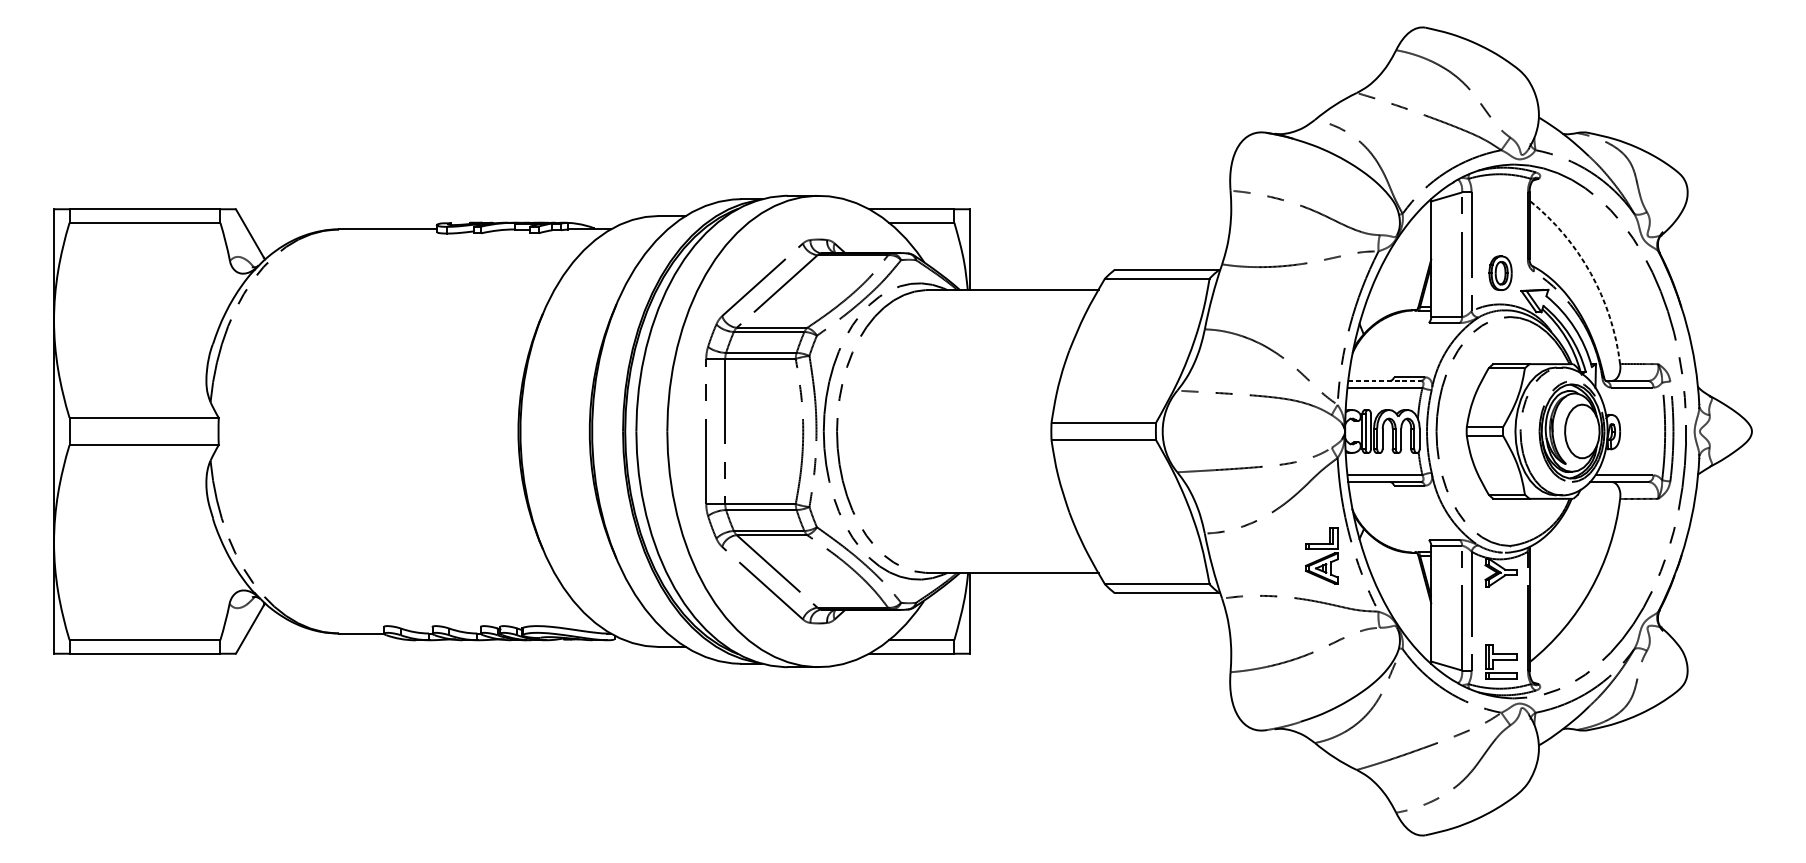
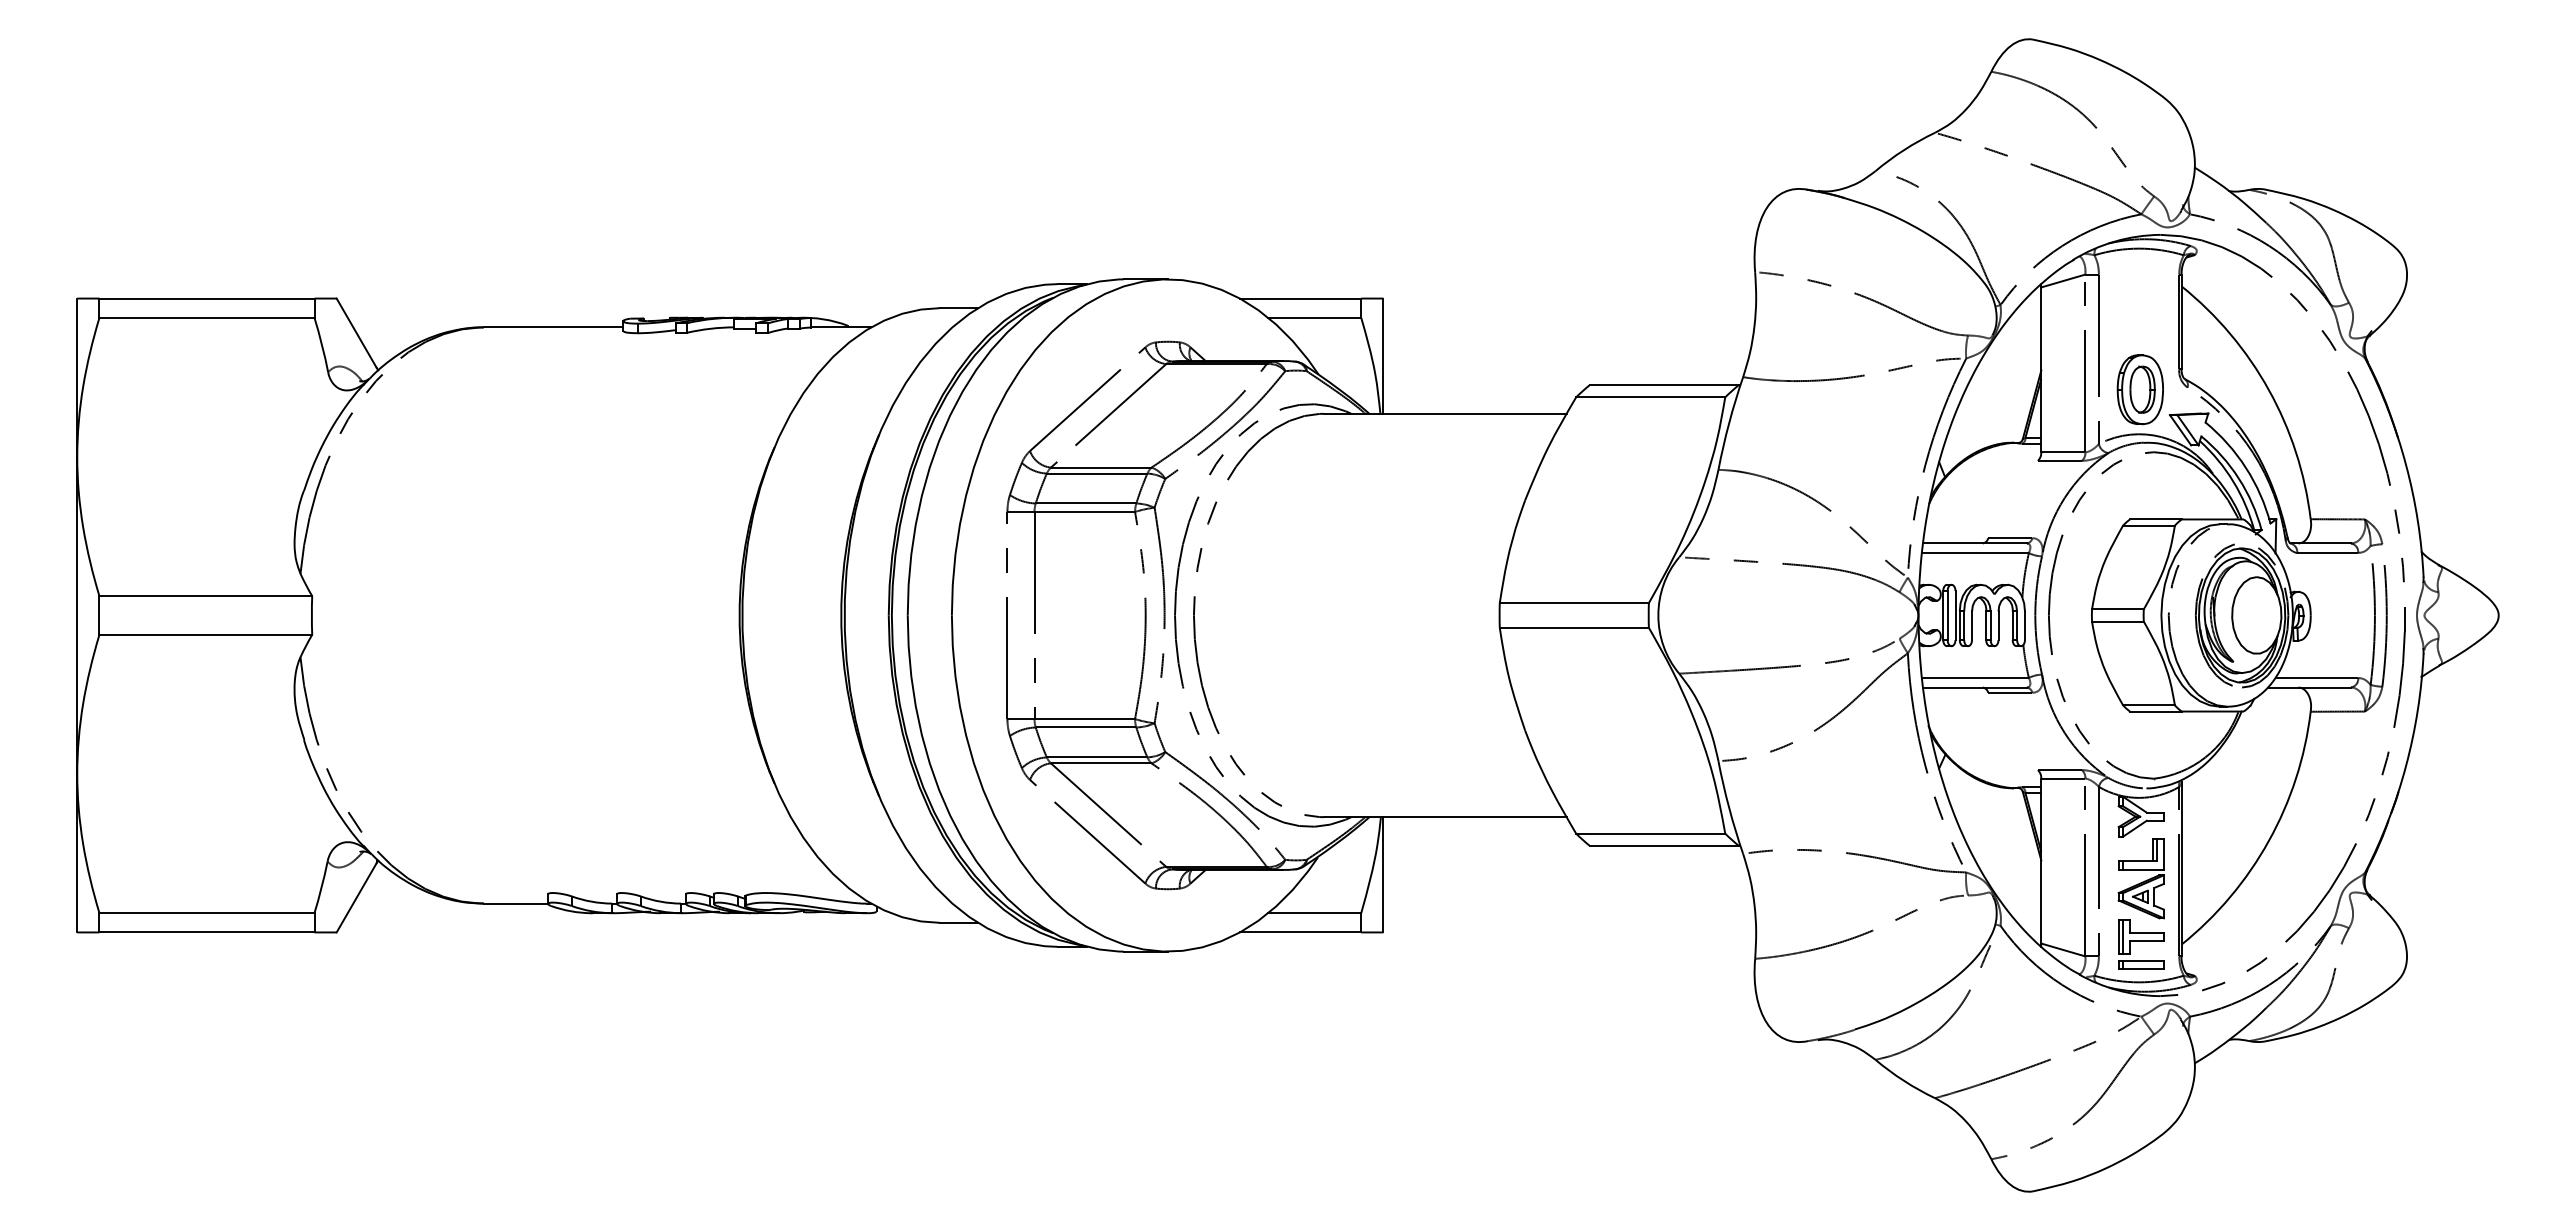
part: (1500, 273) -> (2139, 389), size x1.43
arc: (1590, 273) -> (2268, 390), dashed -> solid
line: (1384, 381) -> (1974, 543), dashed -> solid
part: (1321, 555) -> (2140, 878), moved

